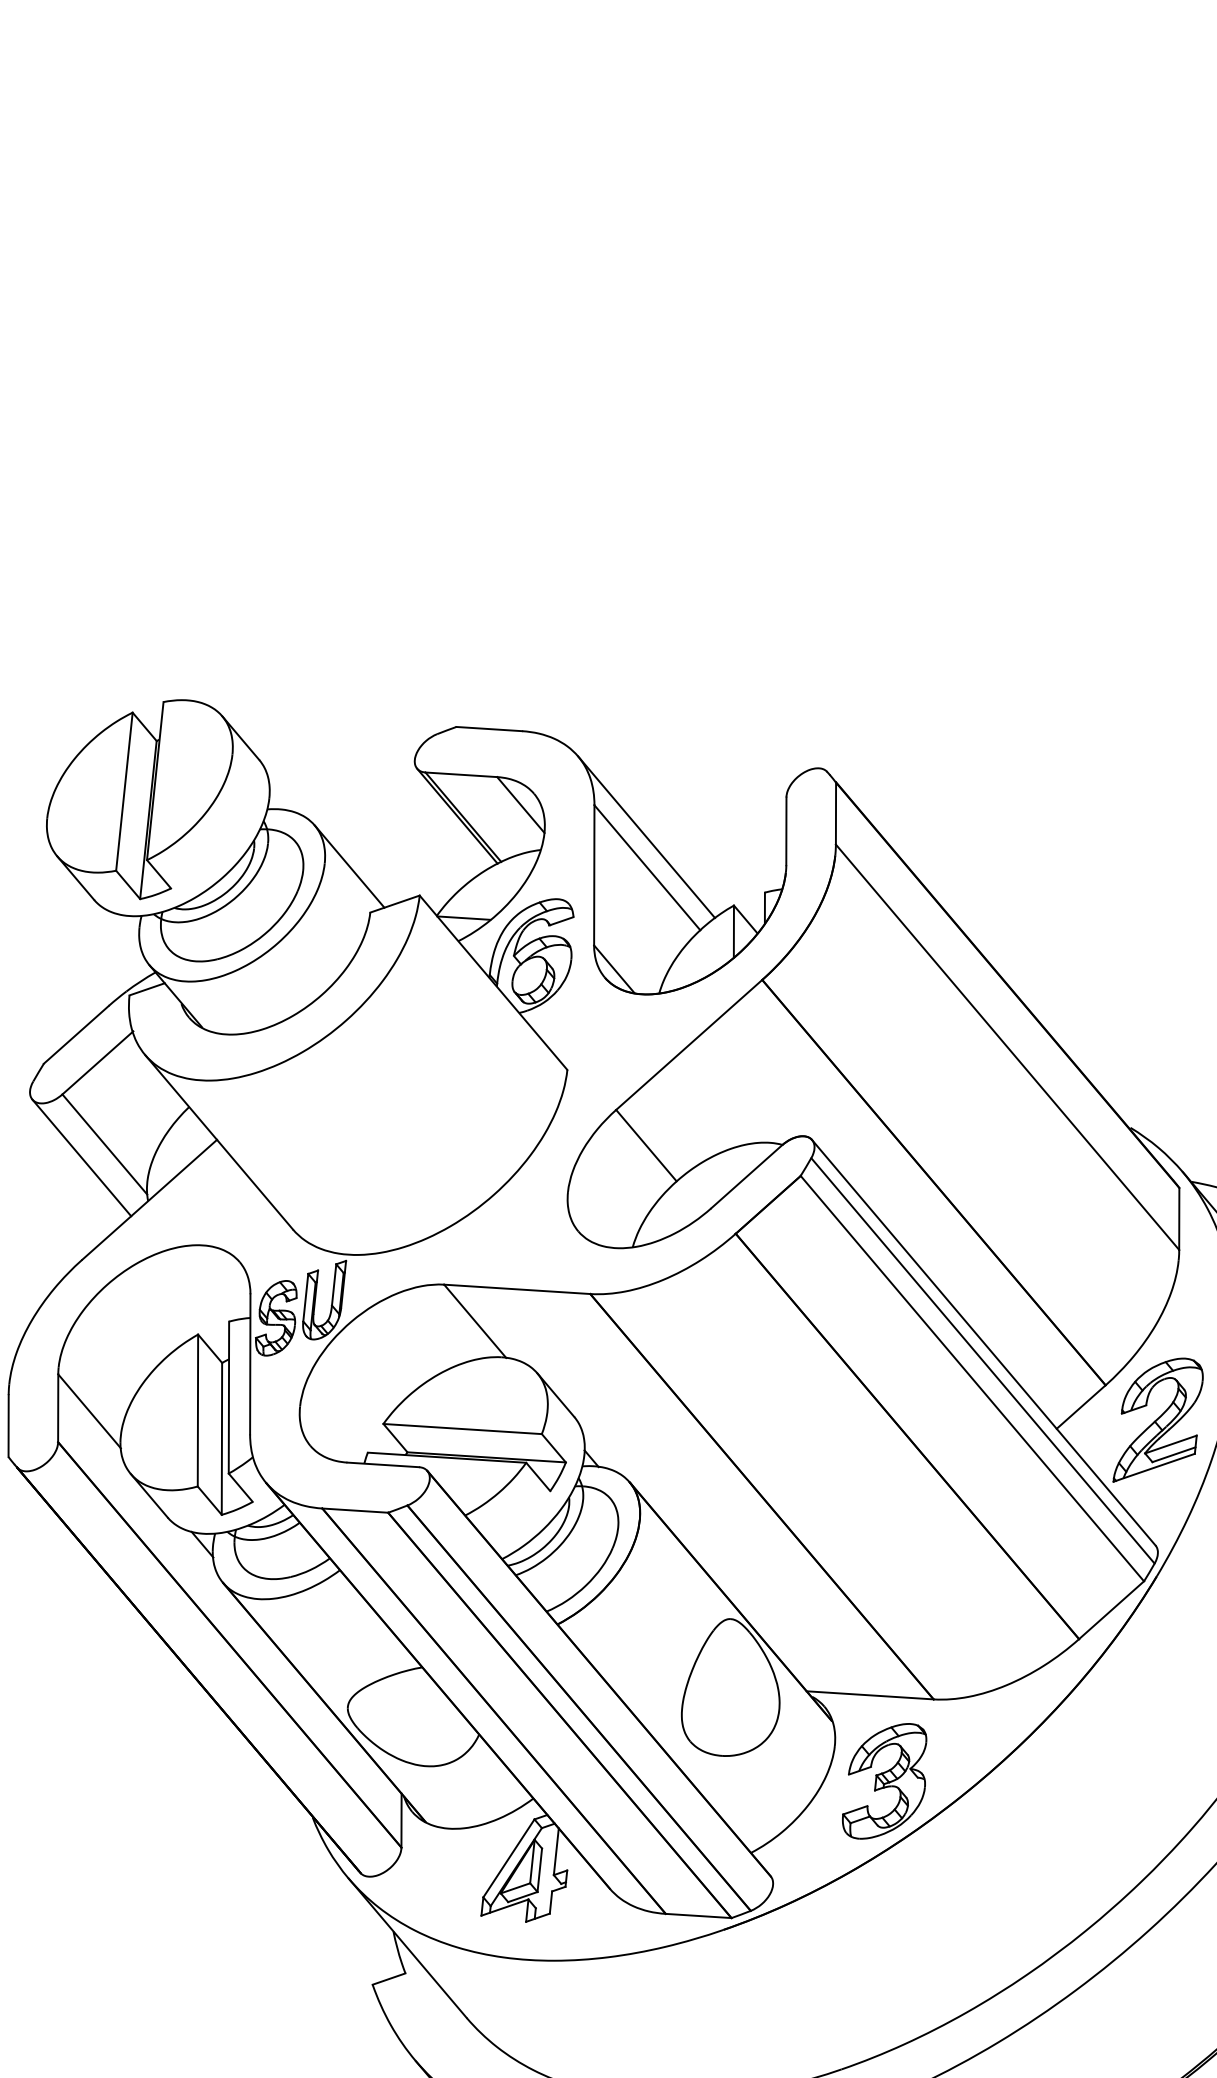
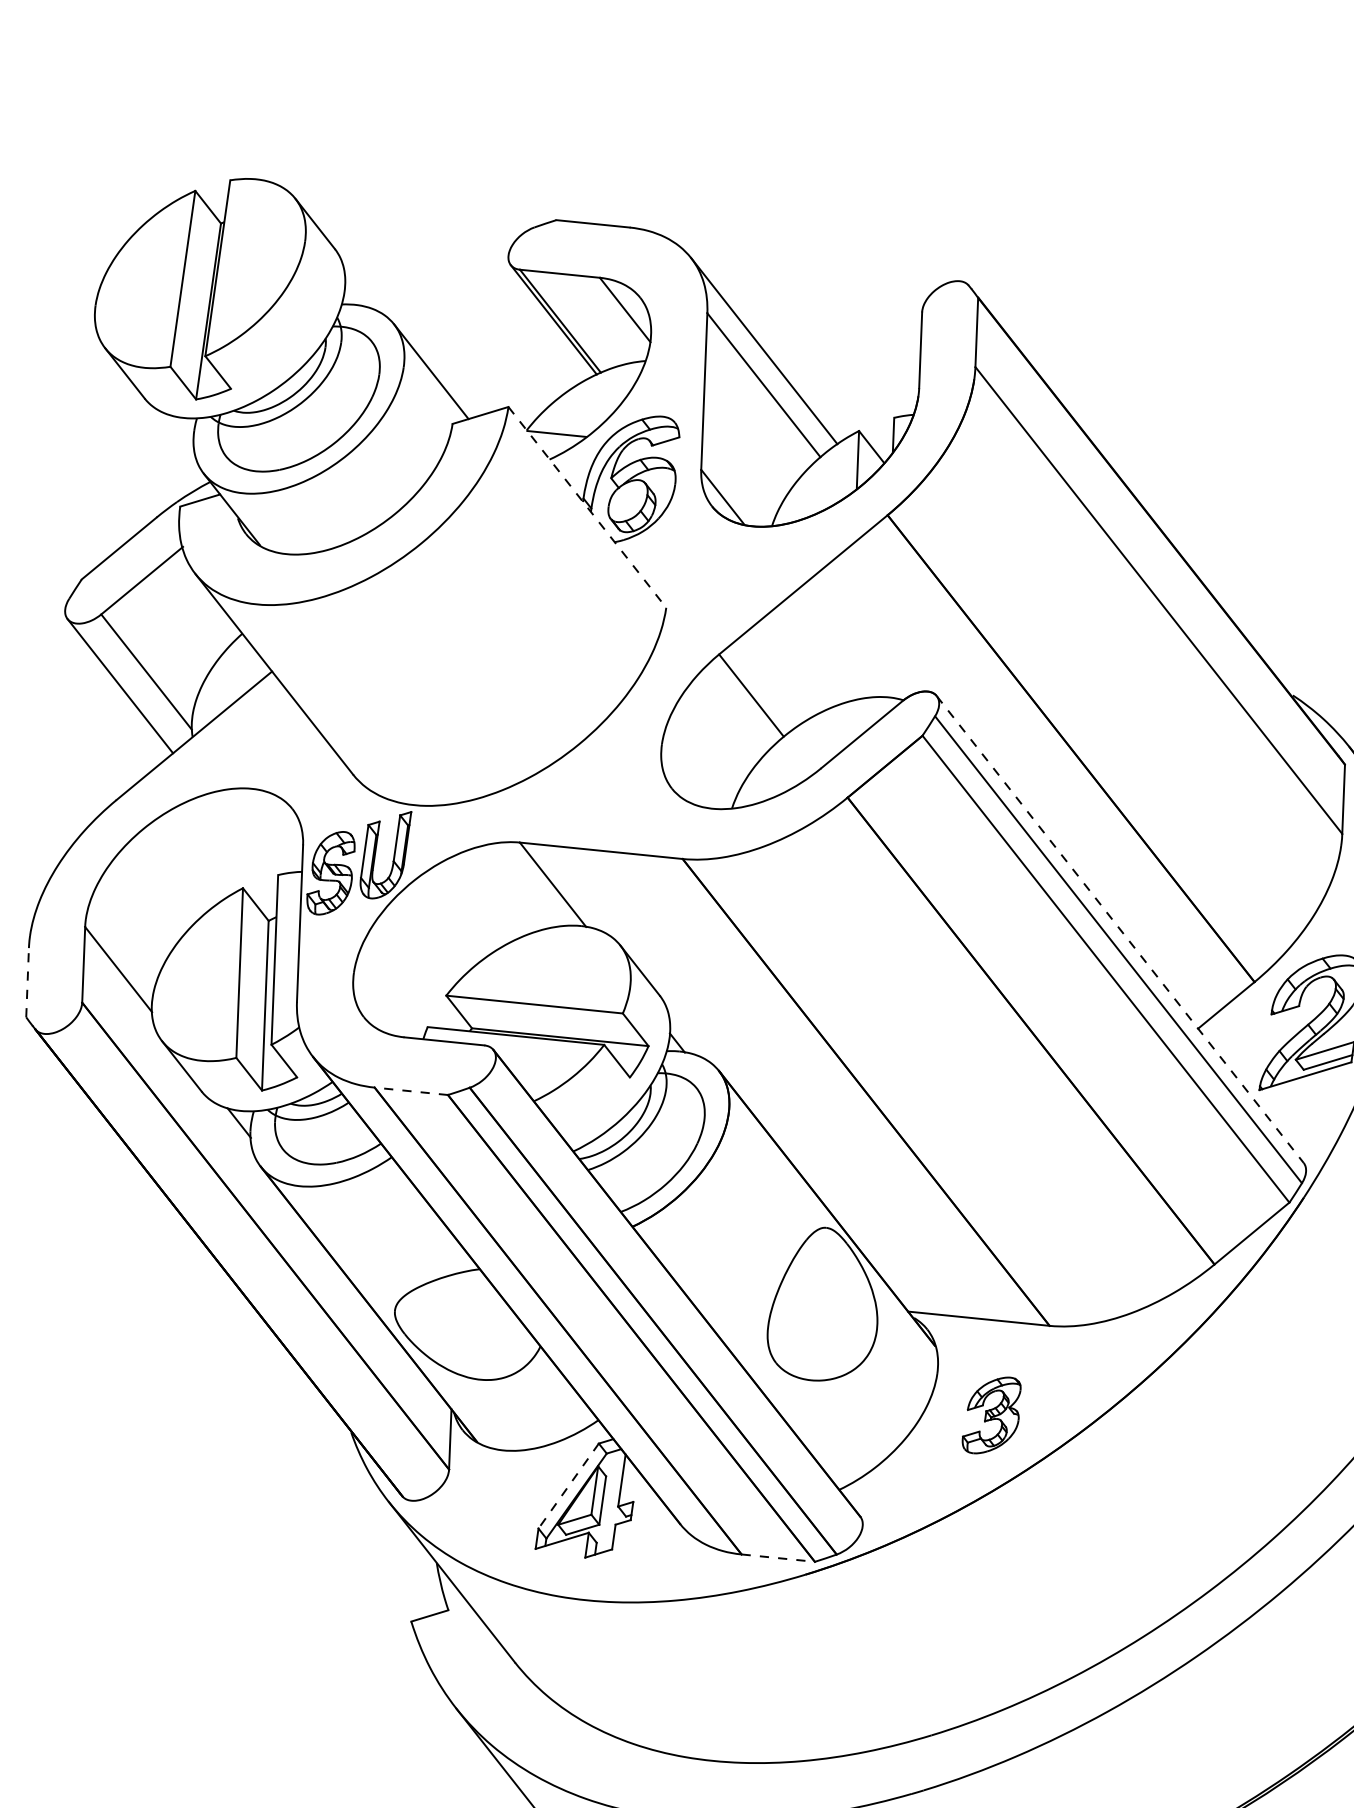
line: (493, 983) -> (587, 508), solid -> dashed
line: (983, 1342) -> (1119, 929), solid -> dashed
line: (8, 1426) -> (27, 983), solid -> dashed
line: (355, 1510) -> (411, 1091), solid -> dashed
part: (884, 1781) -> (991, 1415), size x0.6
line: (508, 1858) -> (568, 1486), solid -> dashed
line: (698, 1915) -> (778, 1557), solid -> dashed

